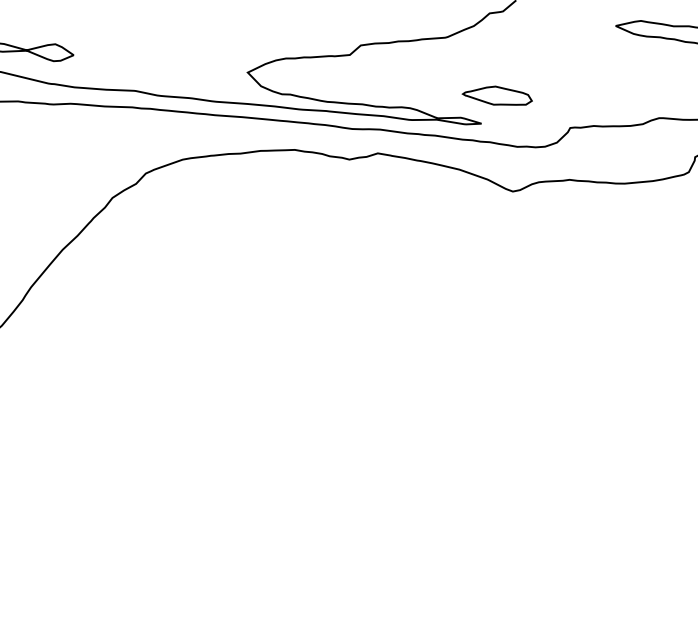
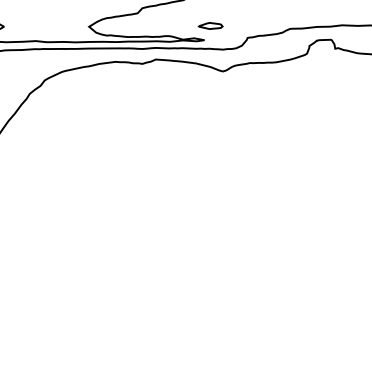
part: (496, 94) -> (210, 25), size x0.7

